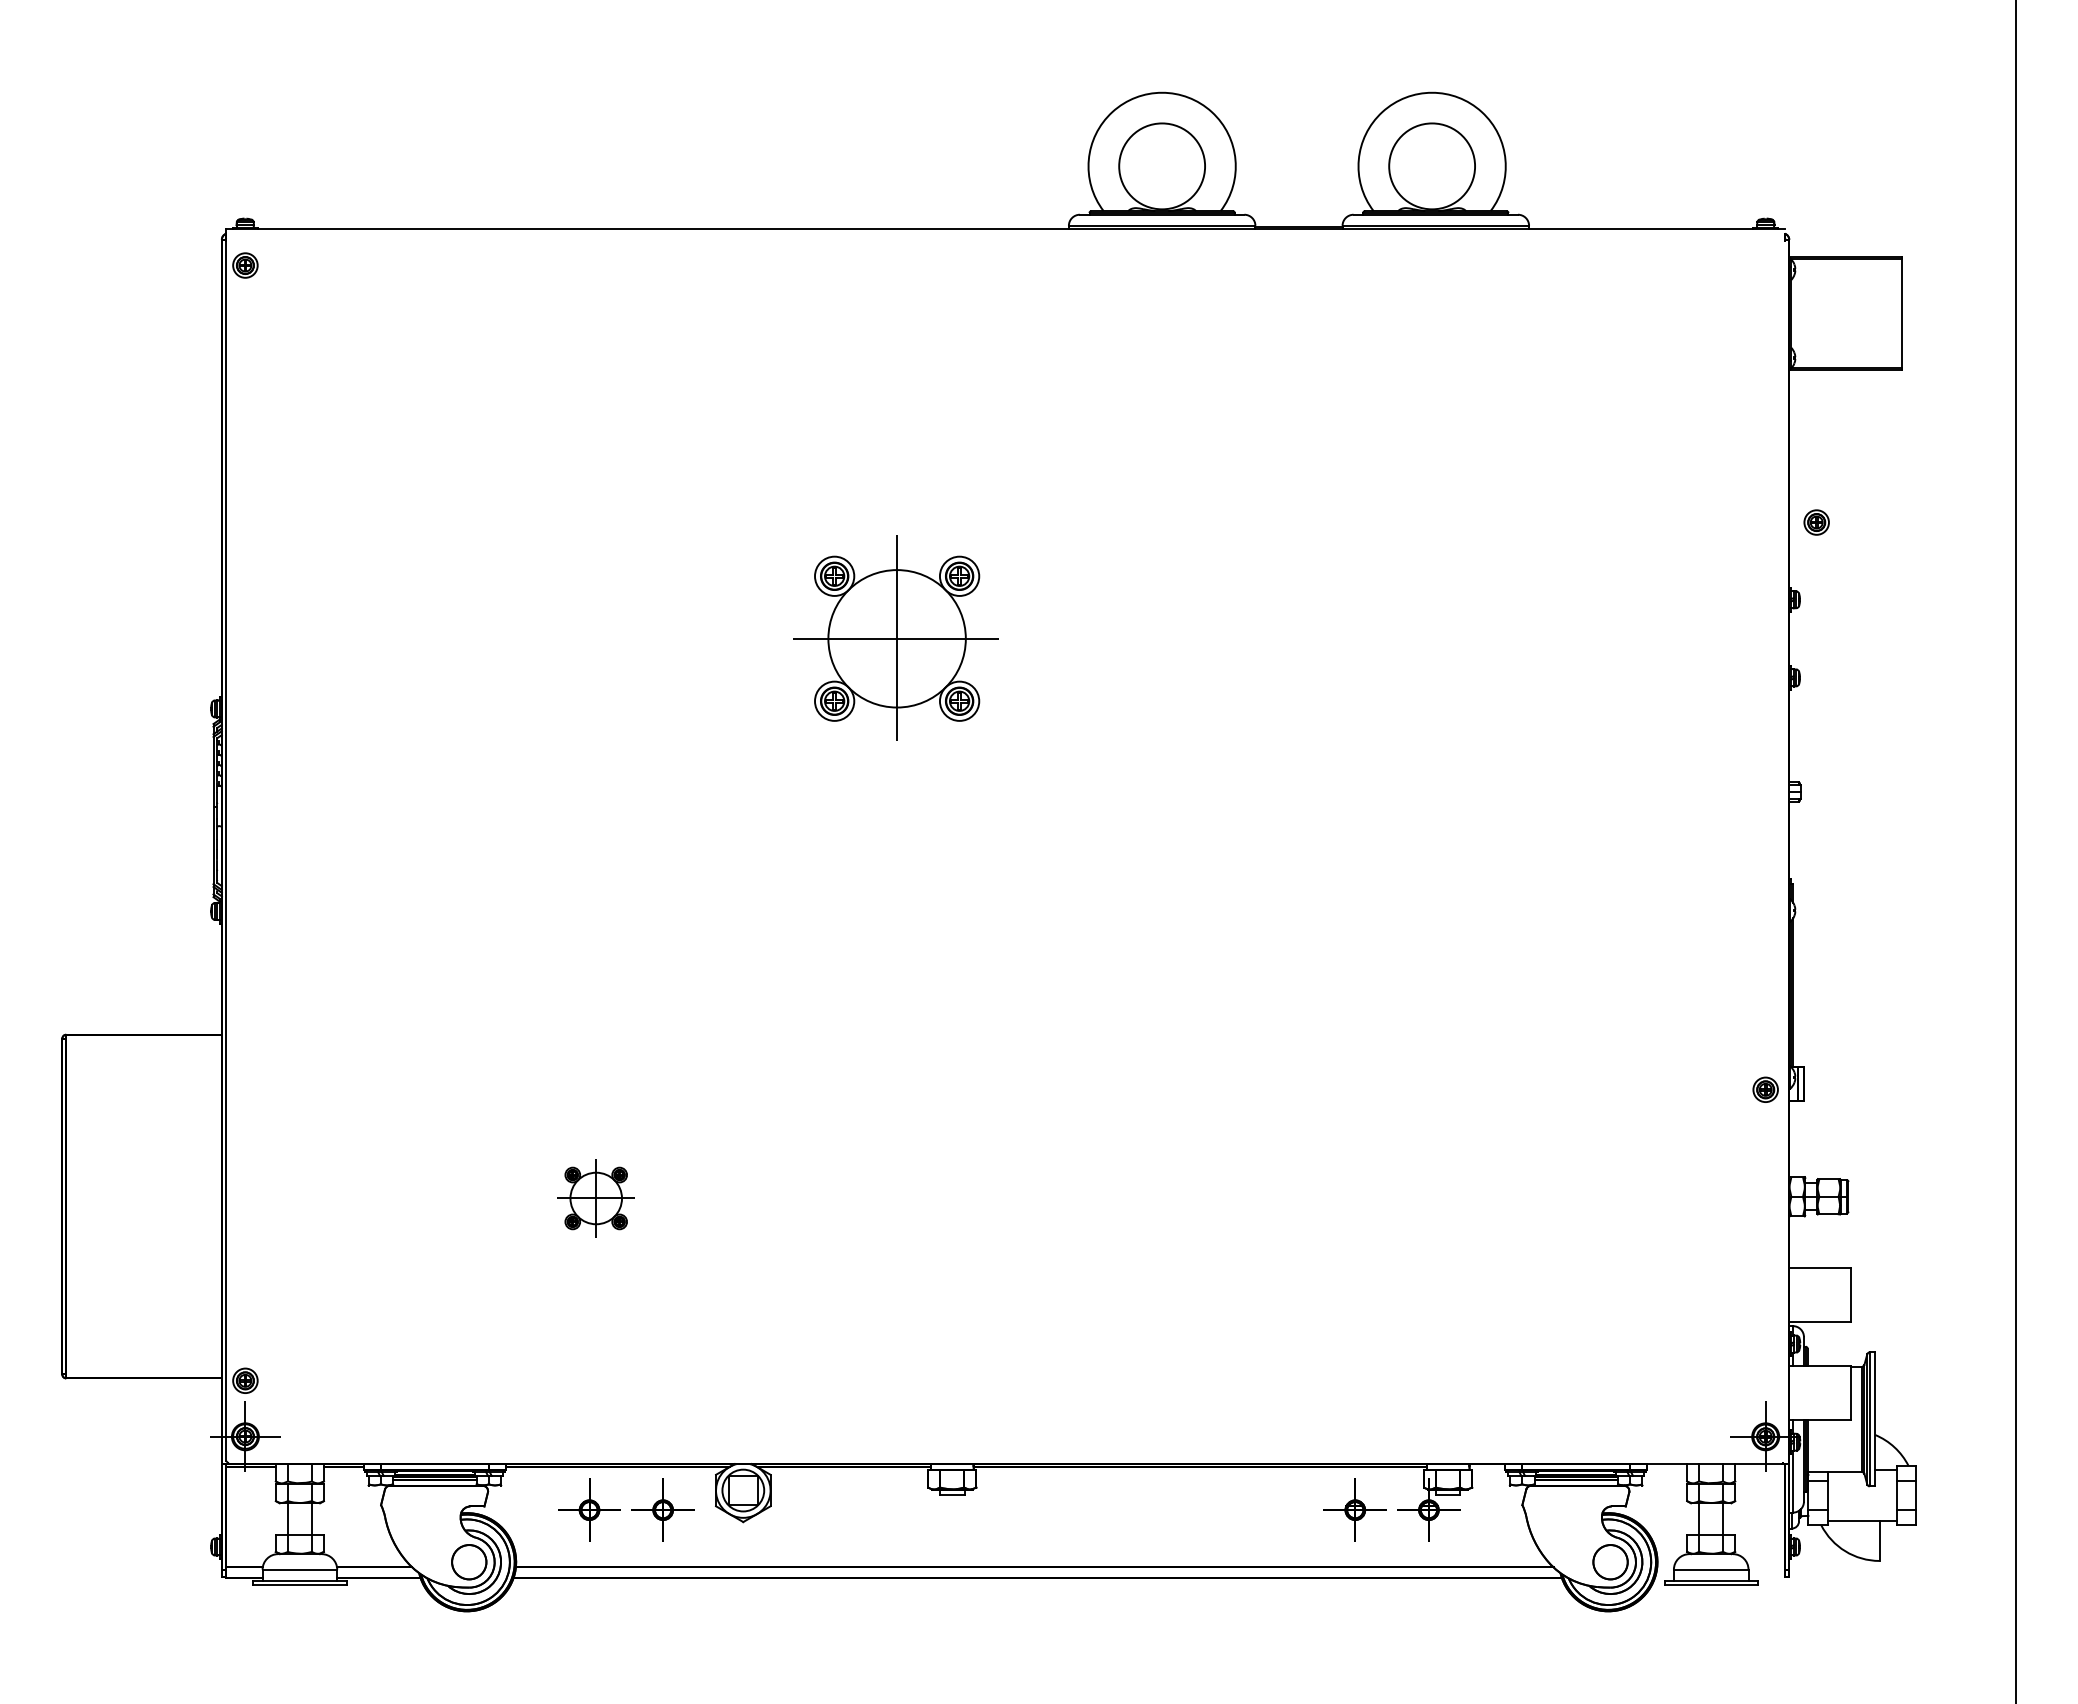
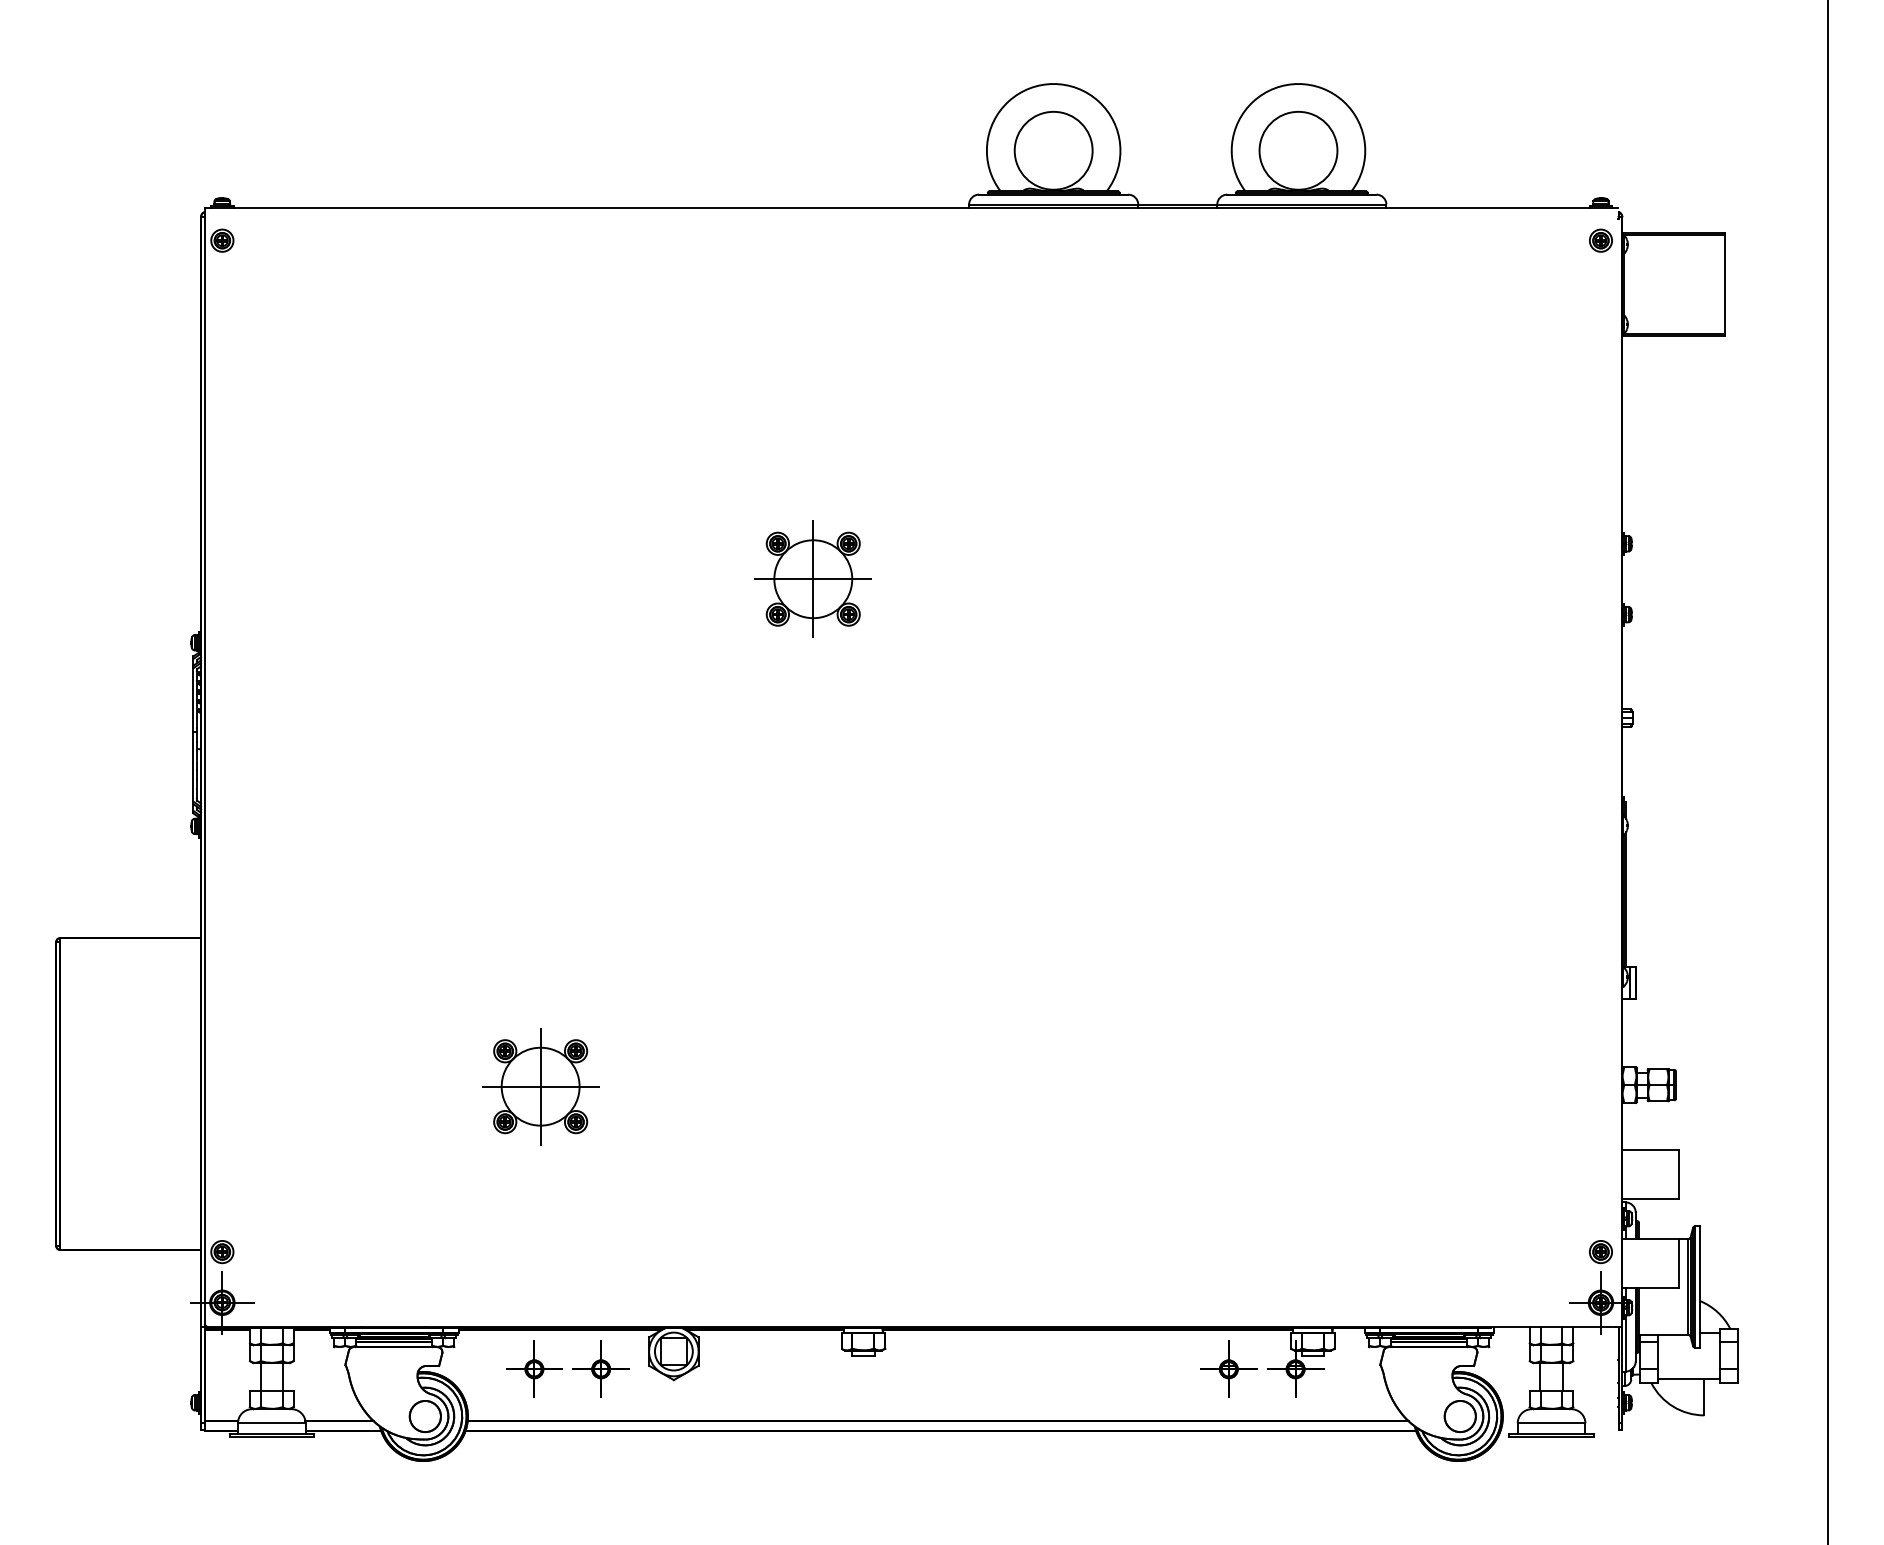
part: (1816, 522) -> (1600, 240), moved
part: (896, 638) -> (812, 578), size x0.62
part: (1765, 1089) -> (1600, 1251), moved
part: (595, 1198) -> (539, 1086), size x1.67

